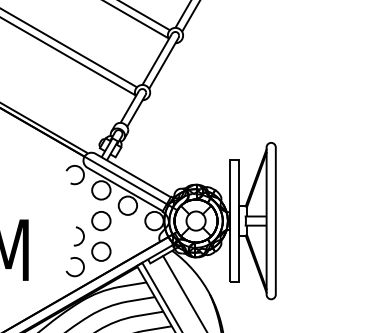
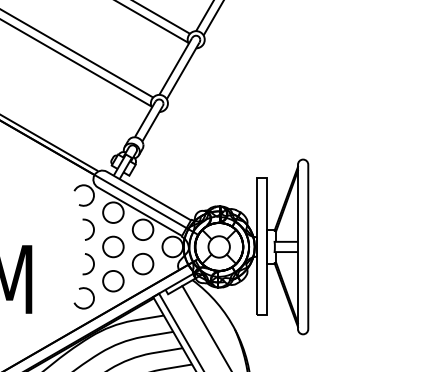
arc: (82, 203) -> (92, 227), added
circle: (127, 236) -> (142, 264), added

